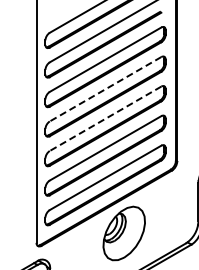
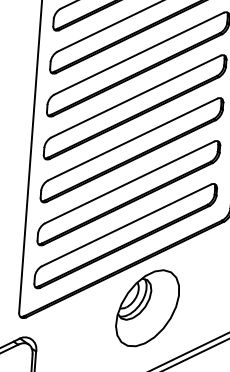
line: (105, 89) -> (135, 96), dashed -> solid
line: (105, 119) -> (132, 140), dashed -> solid

